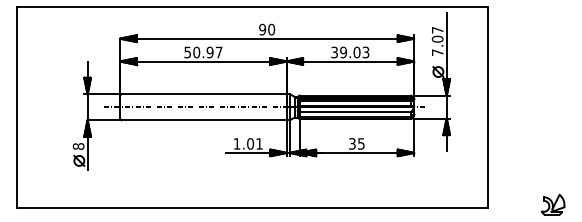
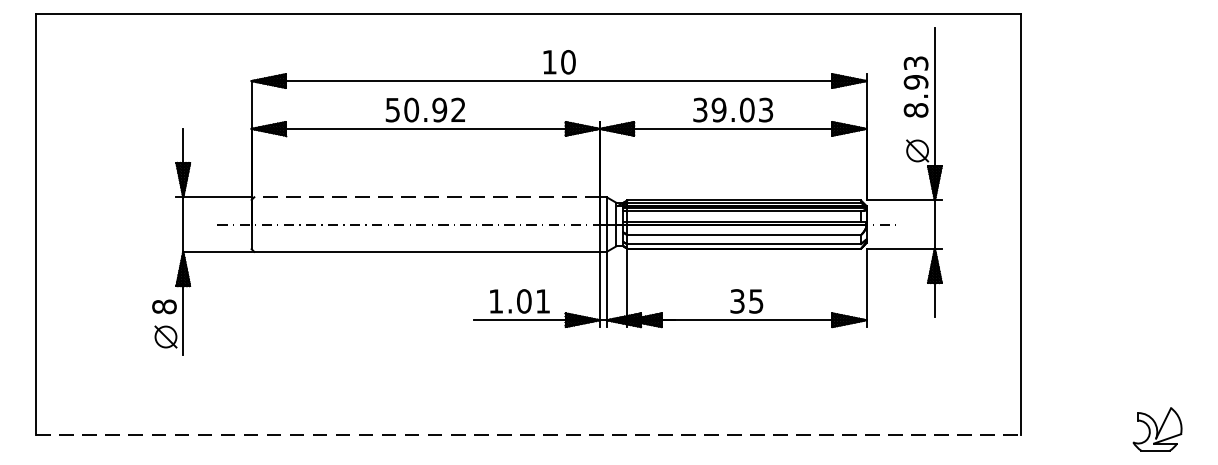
text: (262, 29) -> (549, 61), 90 -> 10
text: (437, 41) -> (915, 87), 7.07 -> 8.93
text: (218, 52) -> (457, 110), 50.97 -> 50.92
line: (204, 94) -> (427, 197), solid -> dashed
line: (253, 207) -> (530, 434), solid -> dashed

